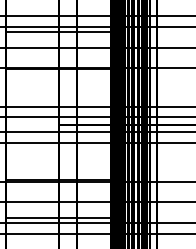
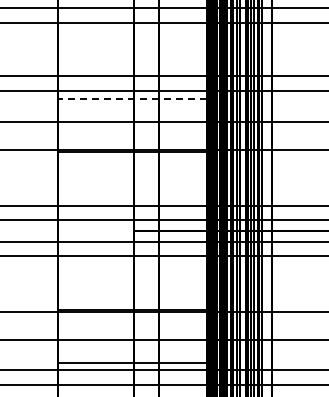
line: (57, 32) -> (131, 99), solid -> dashed

